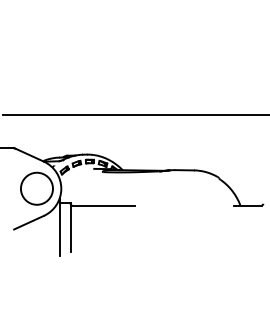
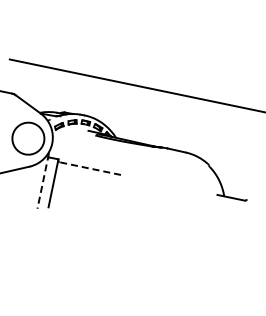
line: (103, 205) -> (90, 168), solid -> dashed
line: (60, 227) -> (43, 181), solid -> dashed

